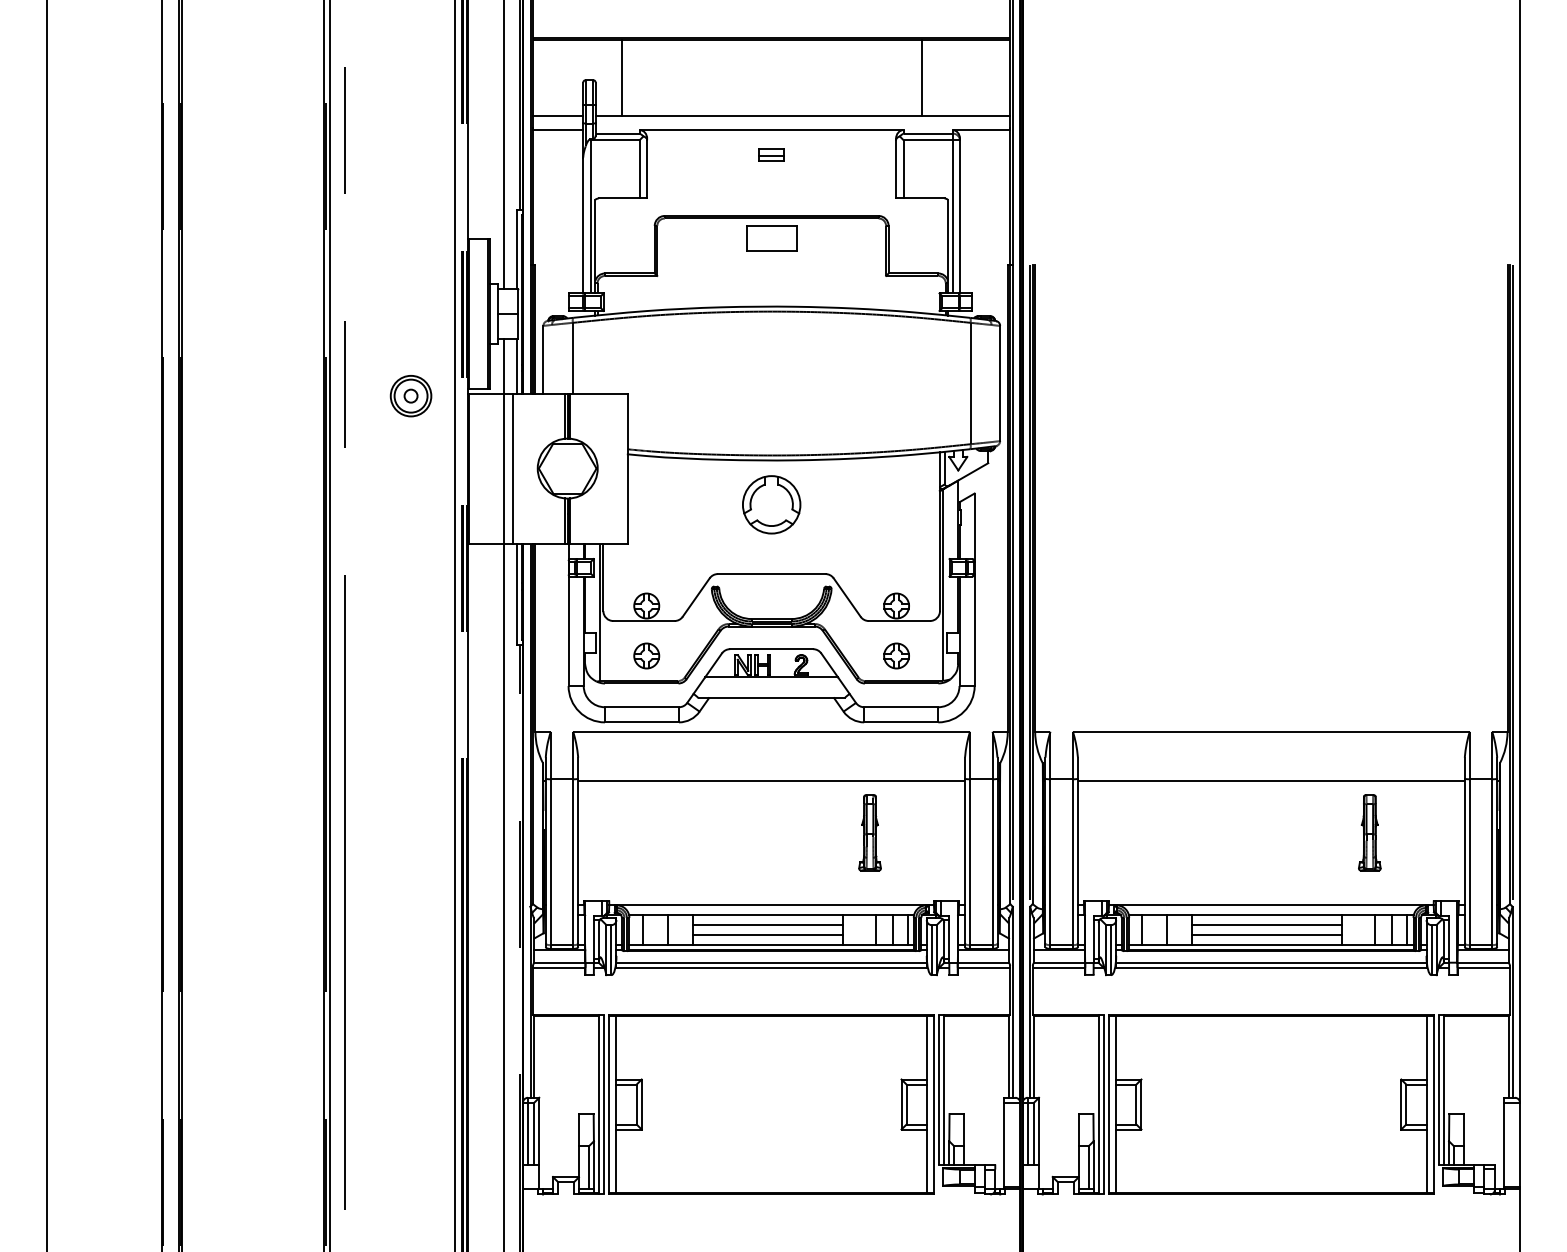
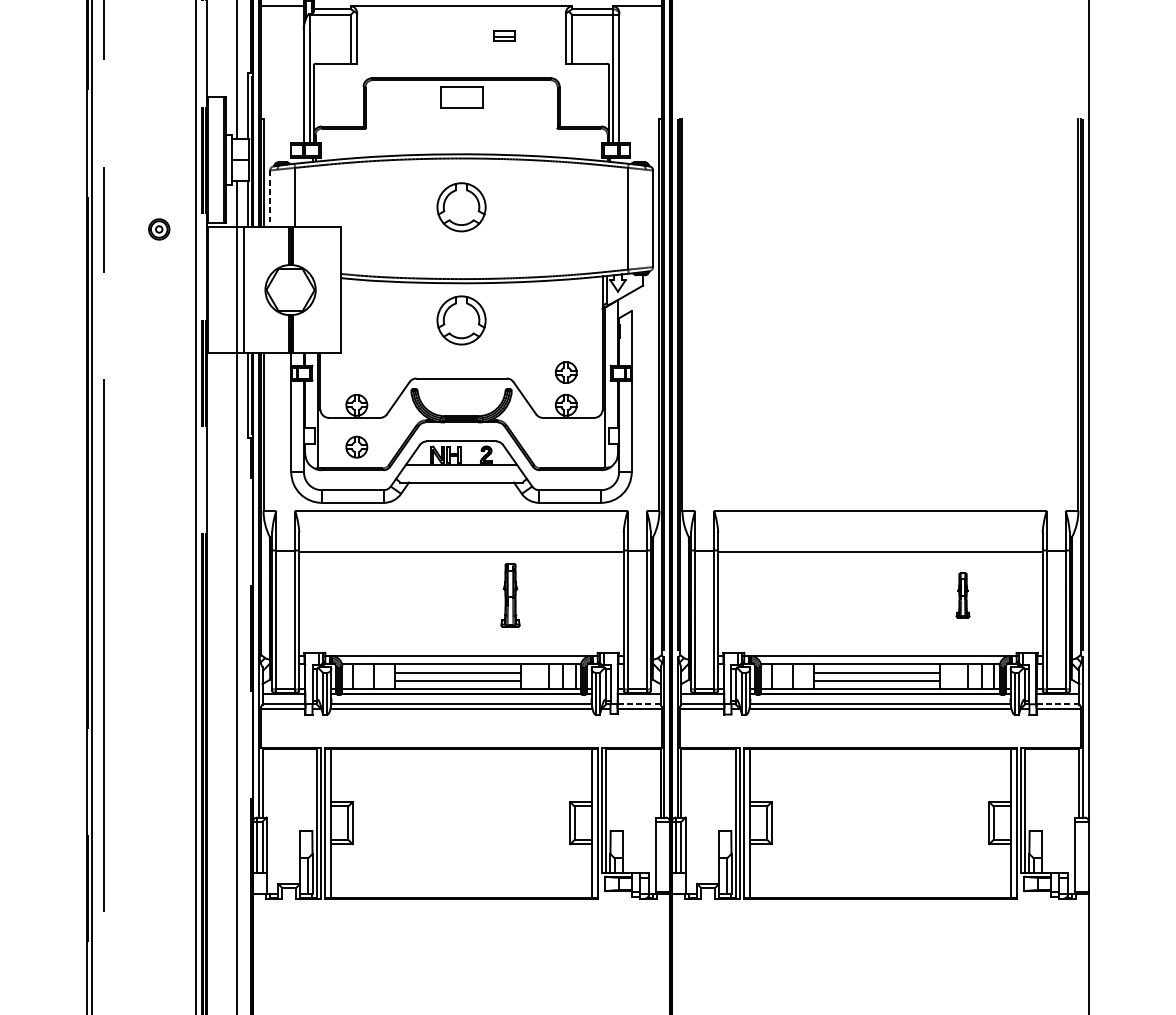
part: (771, 154) -> (504, 36), moved
line: (543, 359) -> (270, 198), solid -> dashed
part: (771, 369) -> (461, 207), added
part: (410, 396) -> (158, 229), size x0.6
part: (896, 655) -> (566, 372), moved
part: (869, 832) -> (510, 595), moved
part: (1369, 832) -> (962, 595), size x0.7
line: (983, 962) -> (639, 704), solid -> dashed
line: (1483, 962) -> (1058, 704), solid -> dashed

